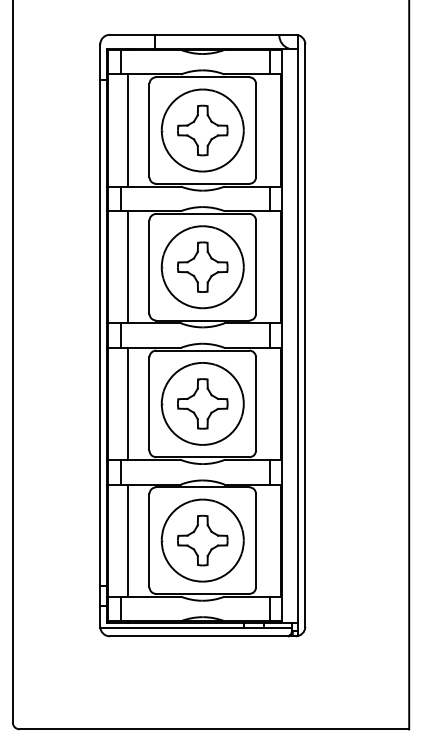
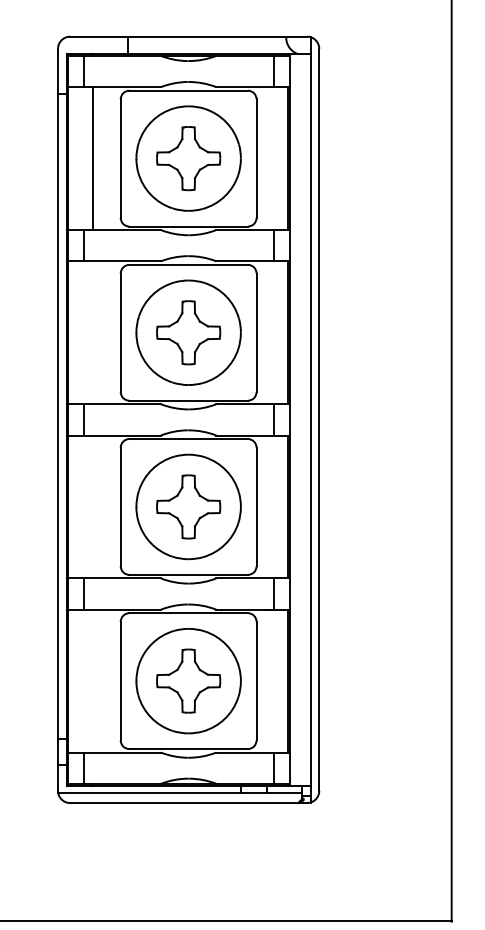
line: (127, 267) -> (92, 333), removed
line: (127, 403) -> (92, 506), removed
line: (127, 540) -> (92, 680), removed

